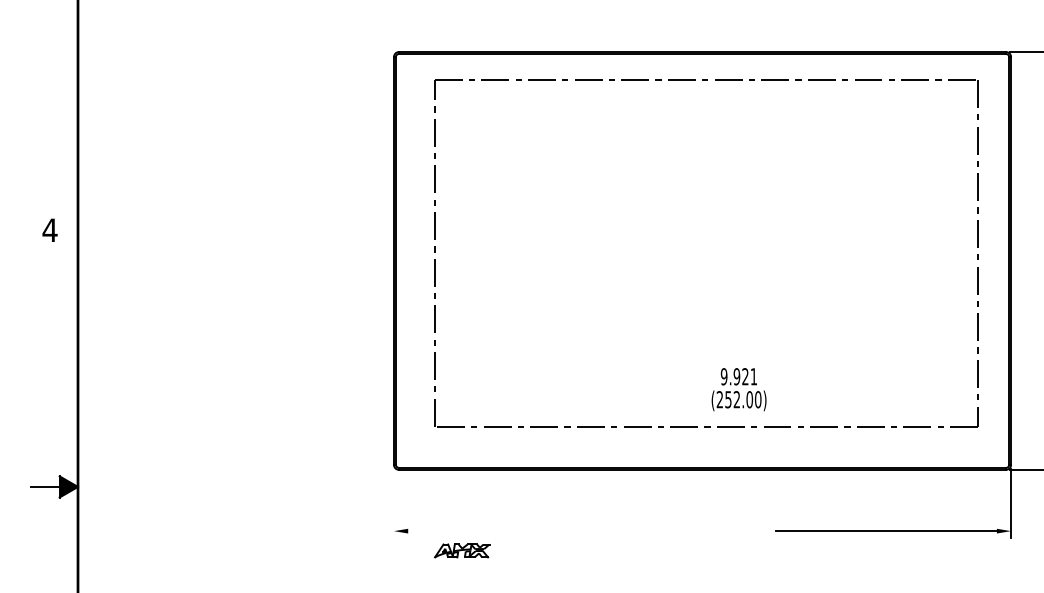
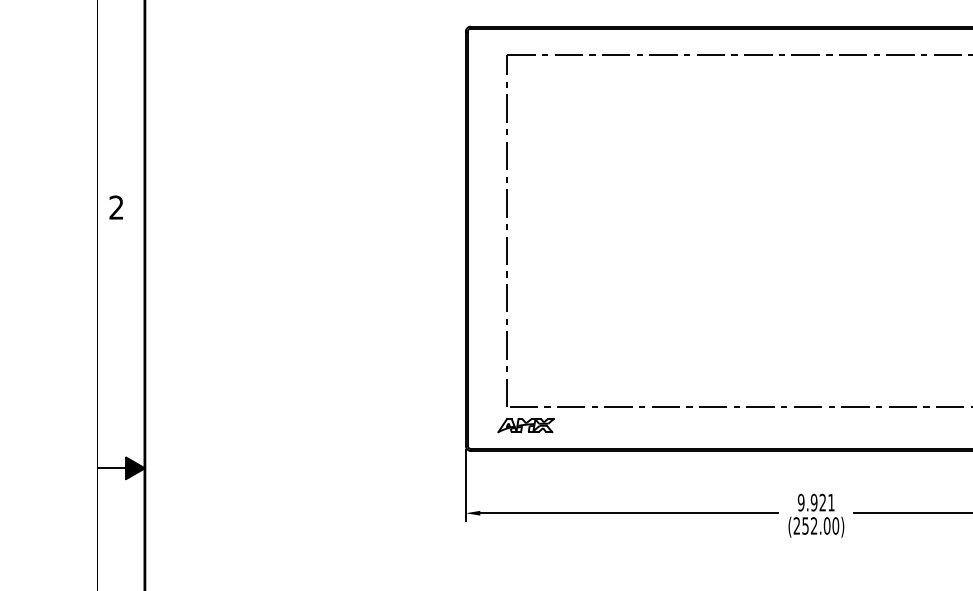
text: (49, 229) -> (115, 206), 4 -> 2
text: (738, 389) -> (815, 515), moved
line: (394, 503) -> (466, 485), added
line: (551, 531) -> (625, 513), added
part: (462, 550) -> (526, 425), moved

